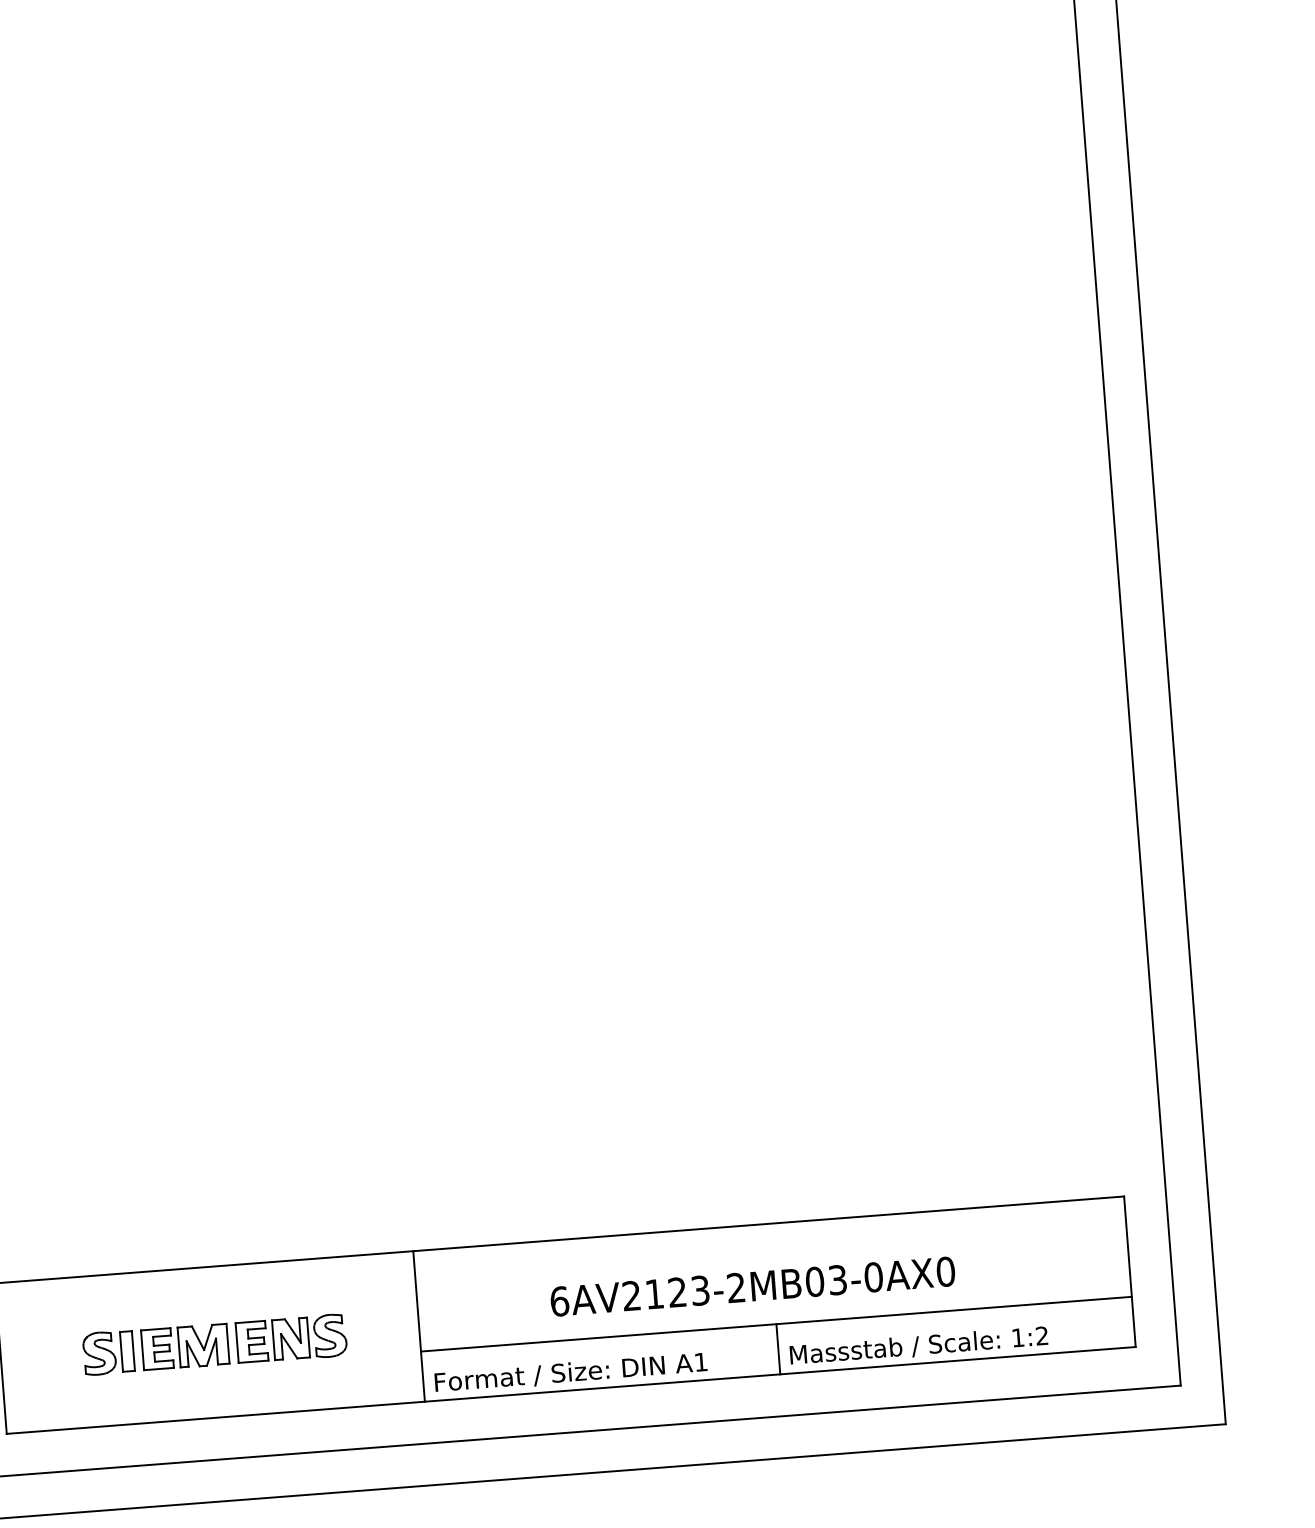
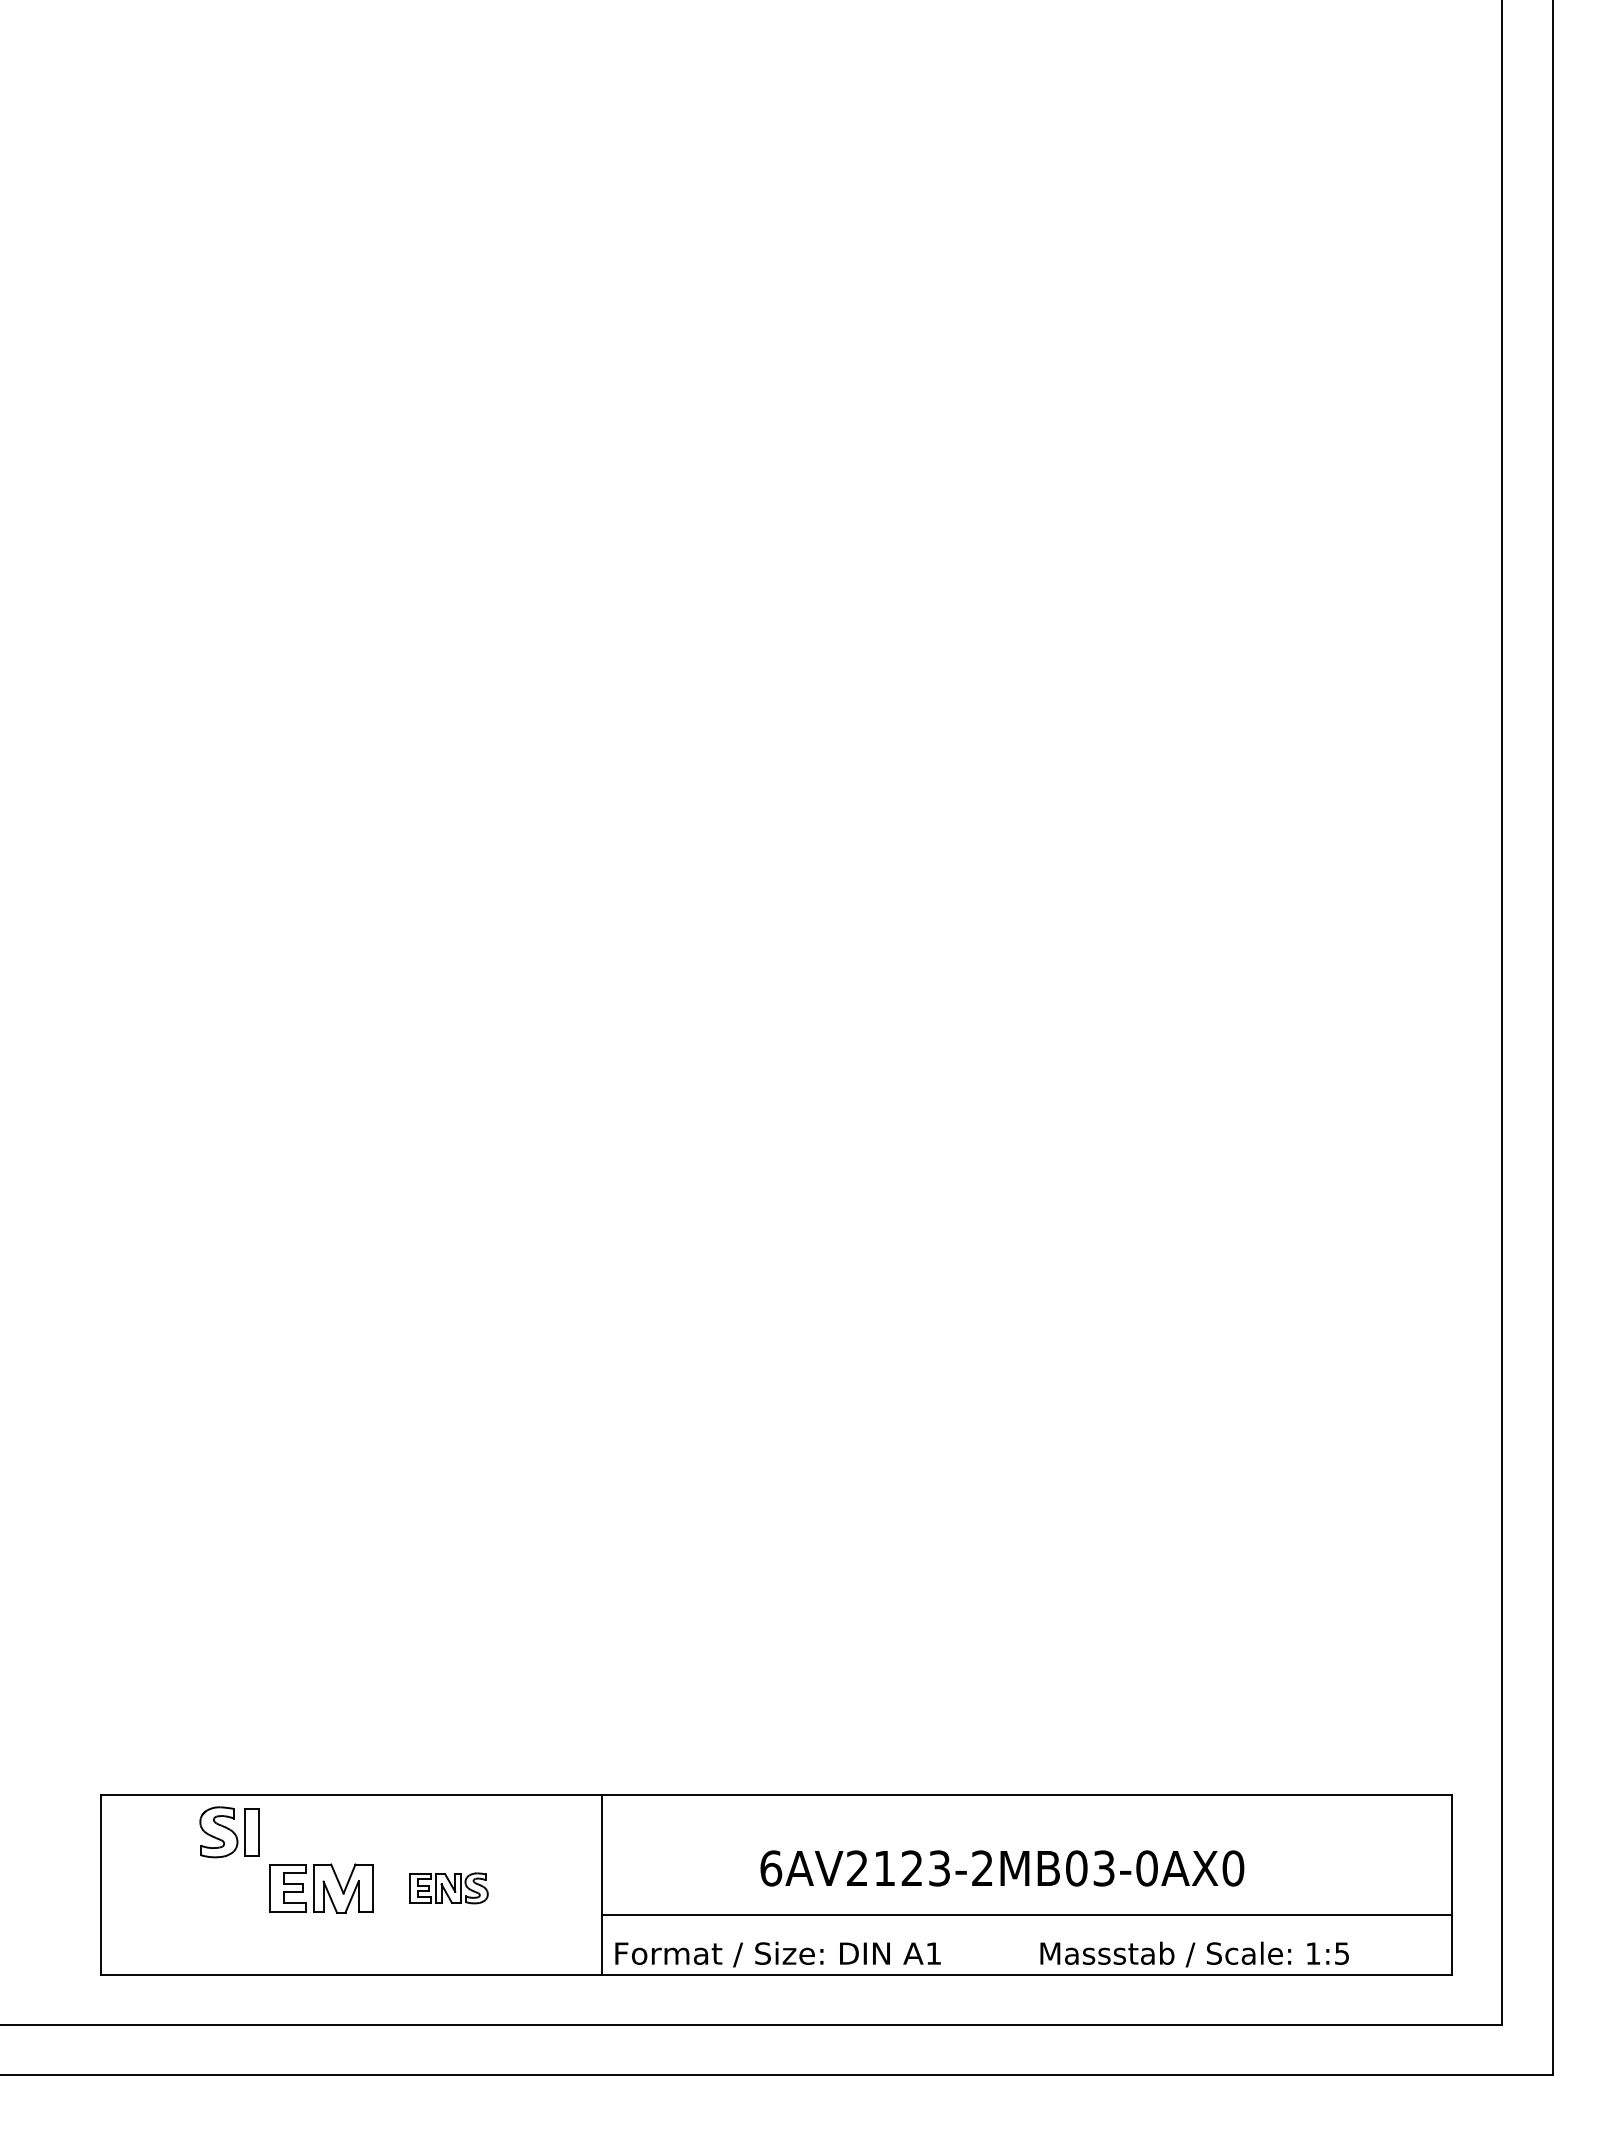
text: (1041, 1335) -> (1341, 1953), 1:2 -> 1:5
part: (291, 1339) -> (448, 1888), size x0.6
line: (777, 1349) -> (1026, 1945), removed
part: (108, 1353) -> (229, 1832), moved

